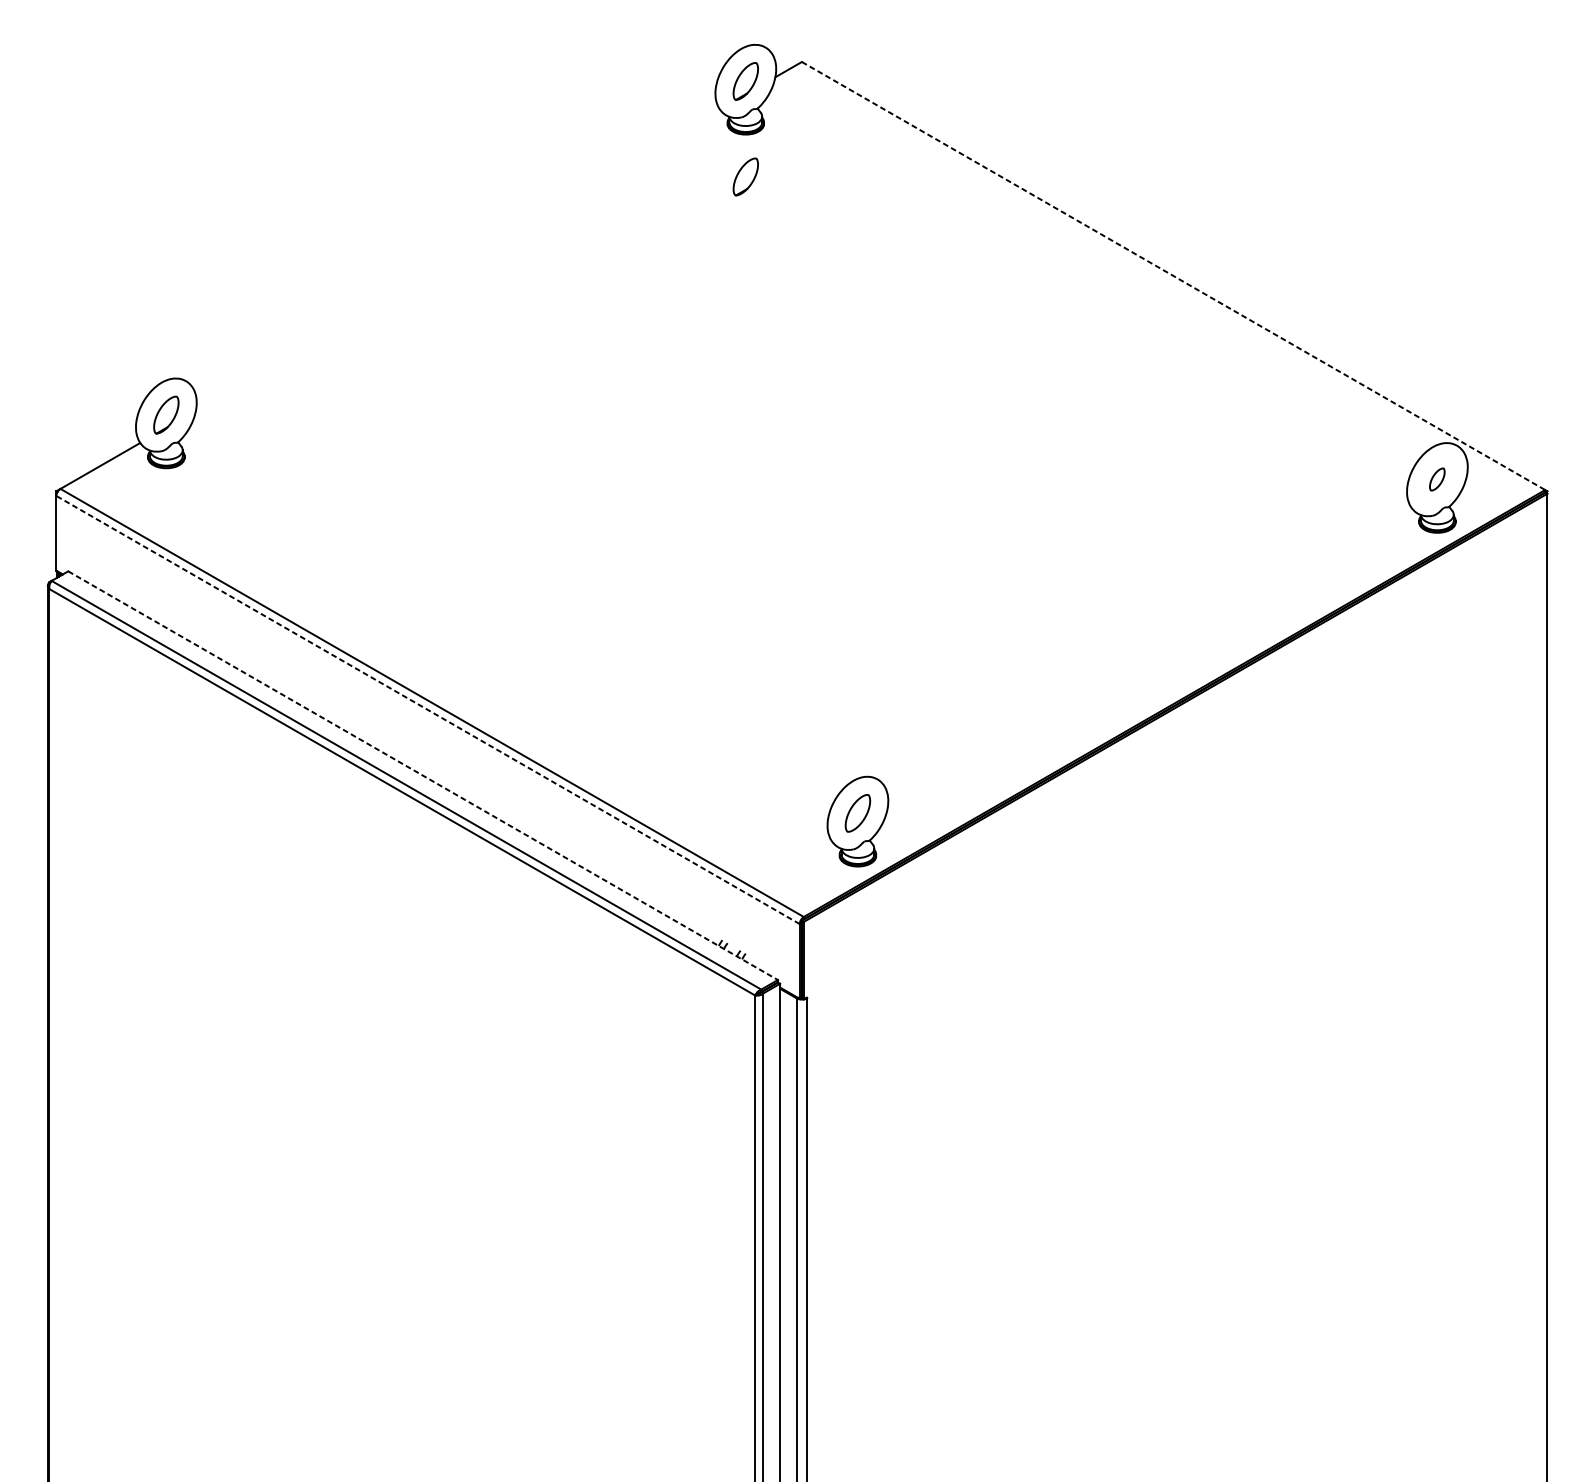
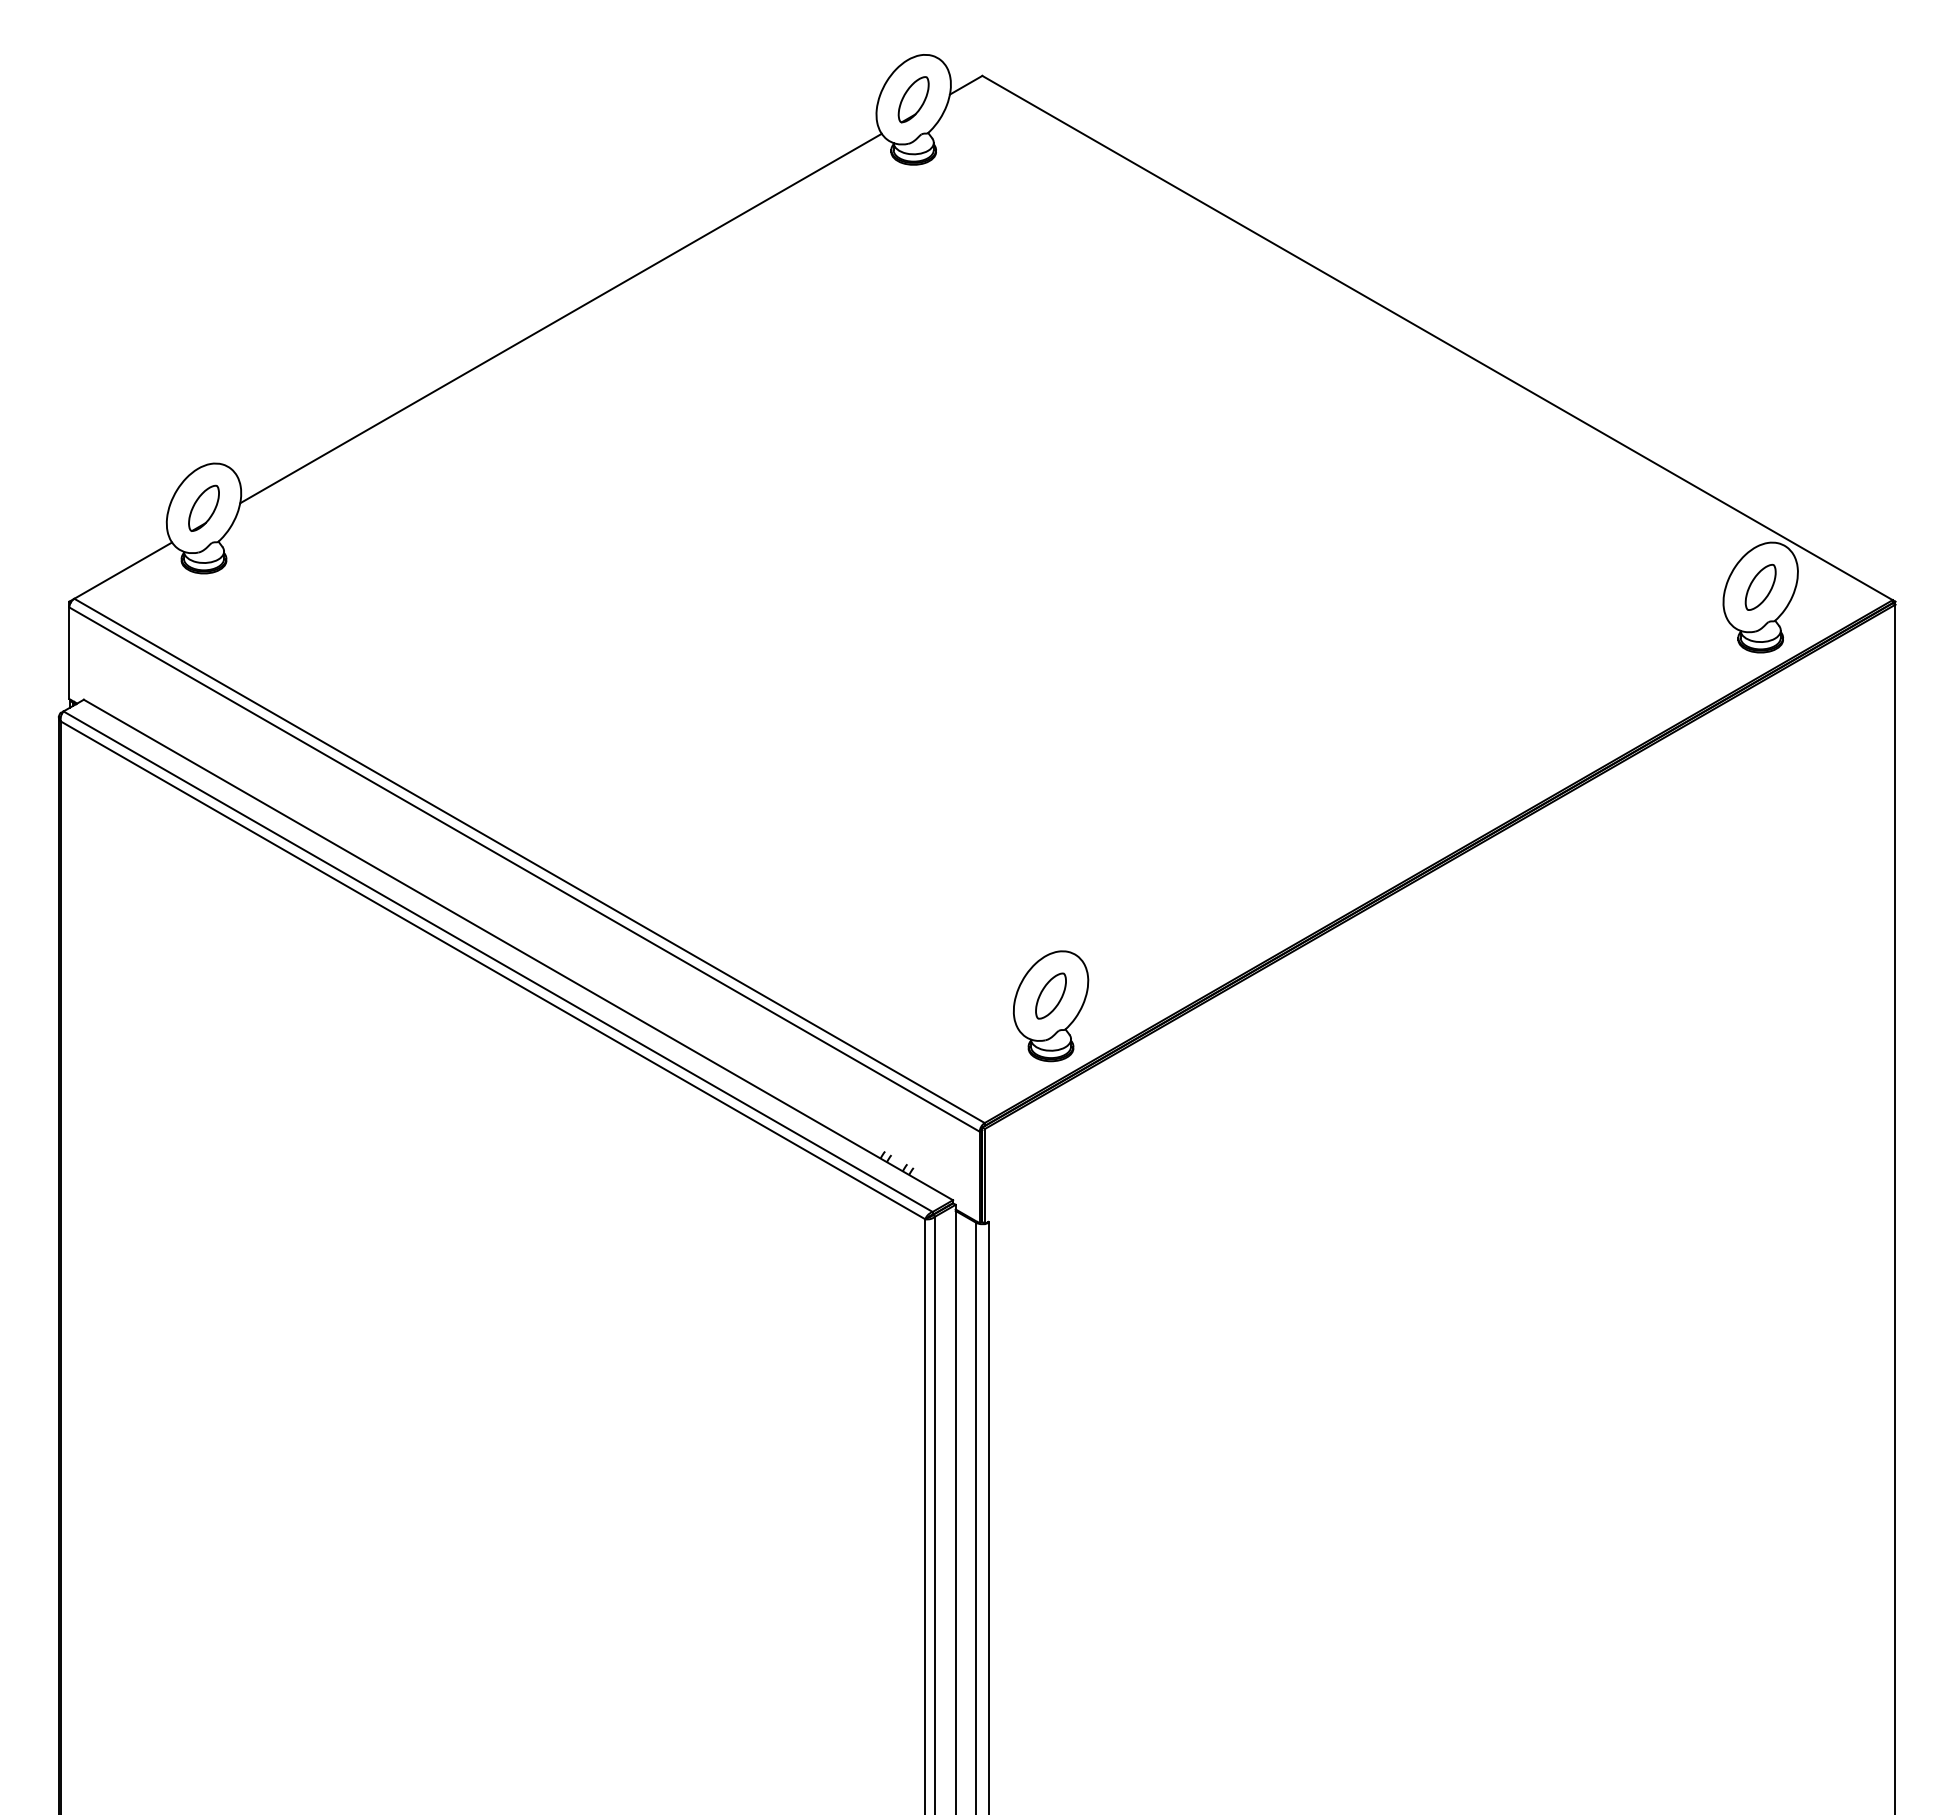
part: (745, 176) -> (913, 216), removed
line: (457, 260) -> (560, 318), added
line: (1173, 276) -> (1437, 338), dashed -> solid
part: (1437, 478) -> (1760, 586), size x1.67
line: (428, 709) -> (524, 869), dashed -> solid
line: (423, 776) -> (518, 950), dashed -> solid

